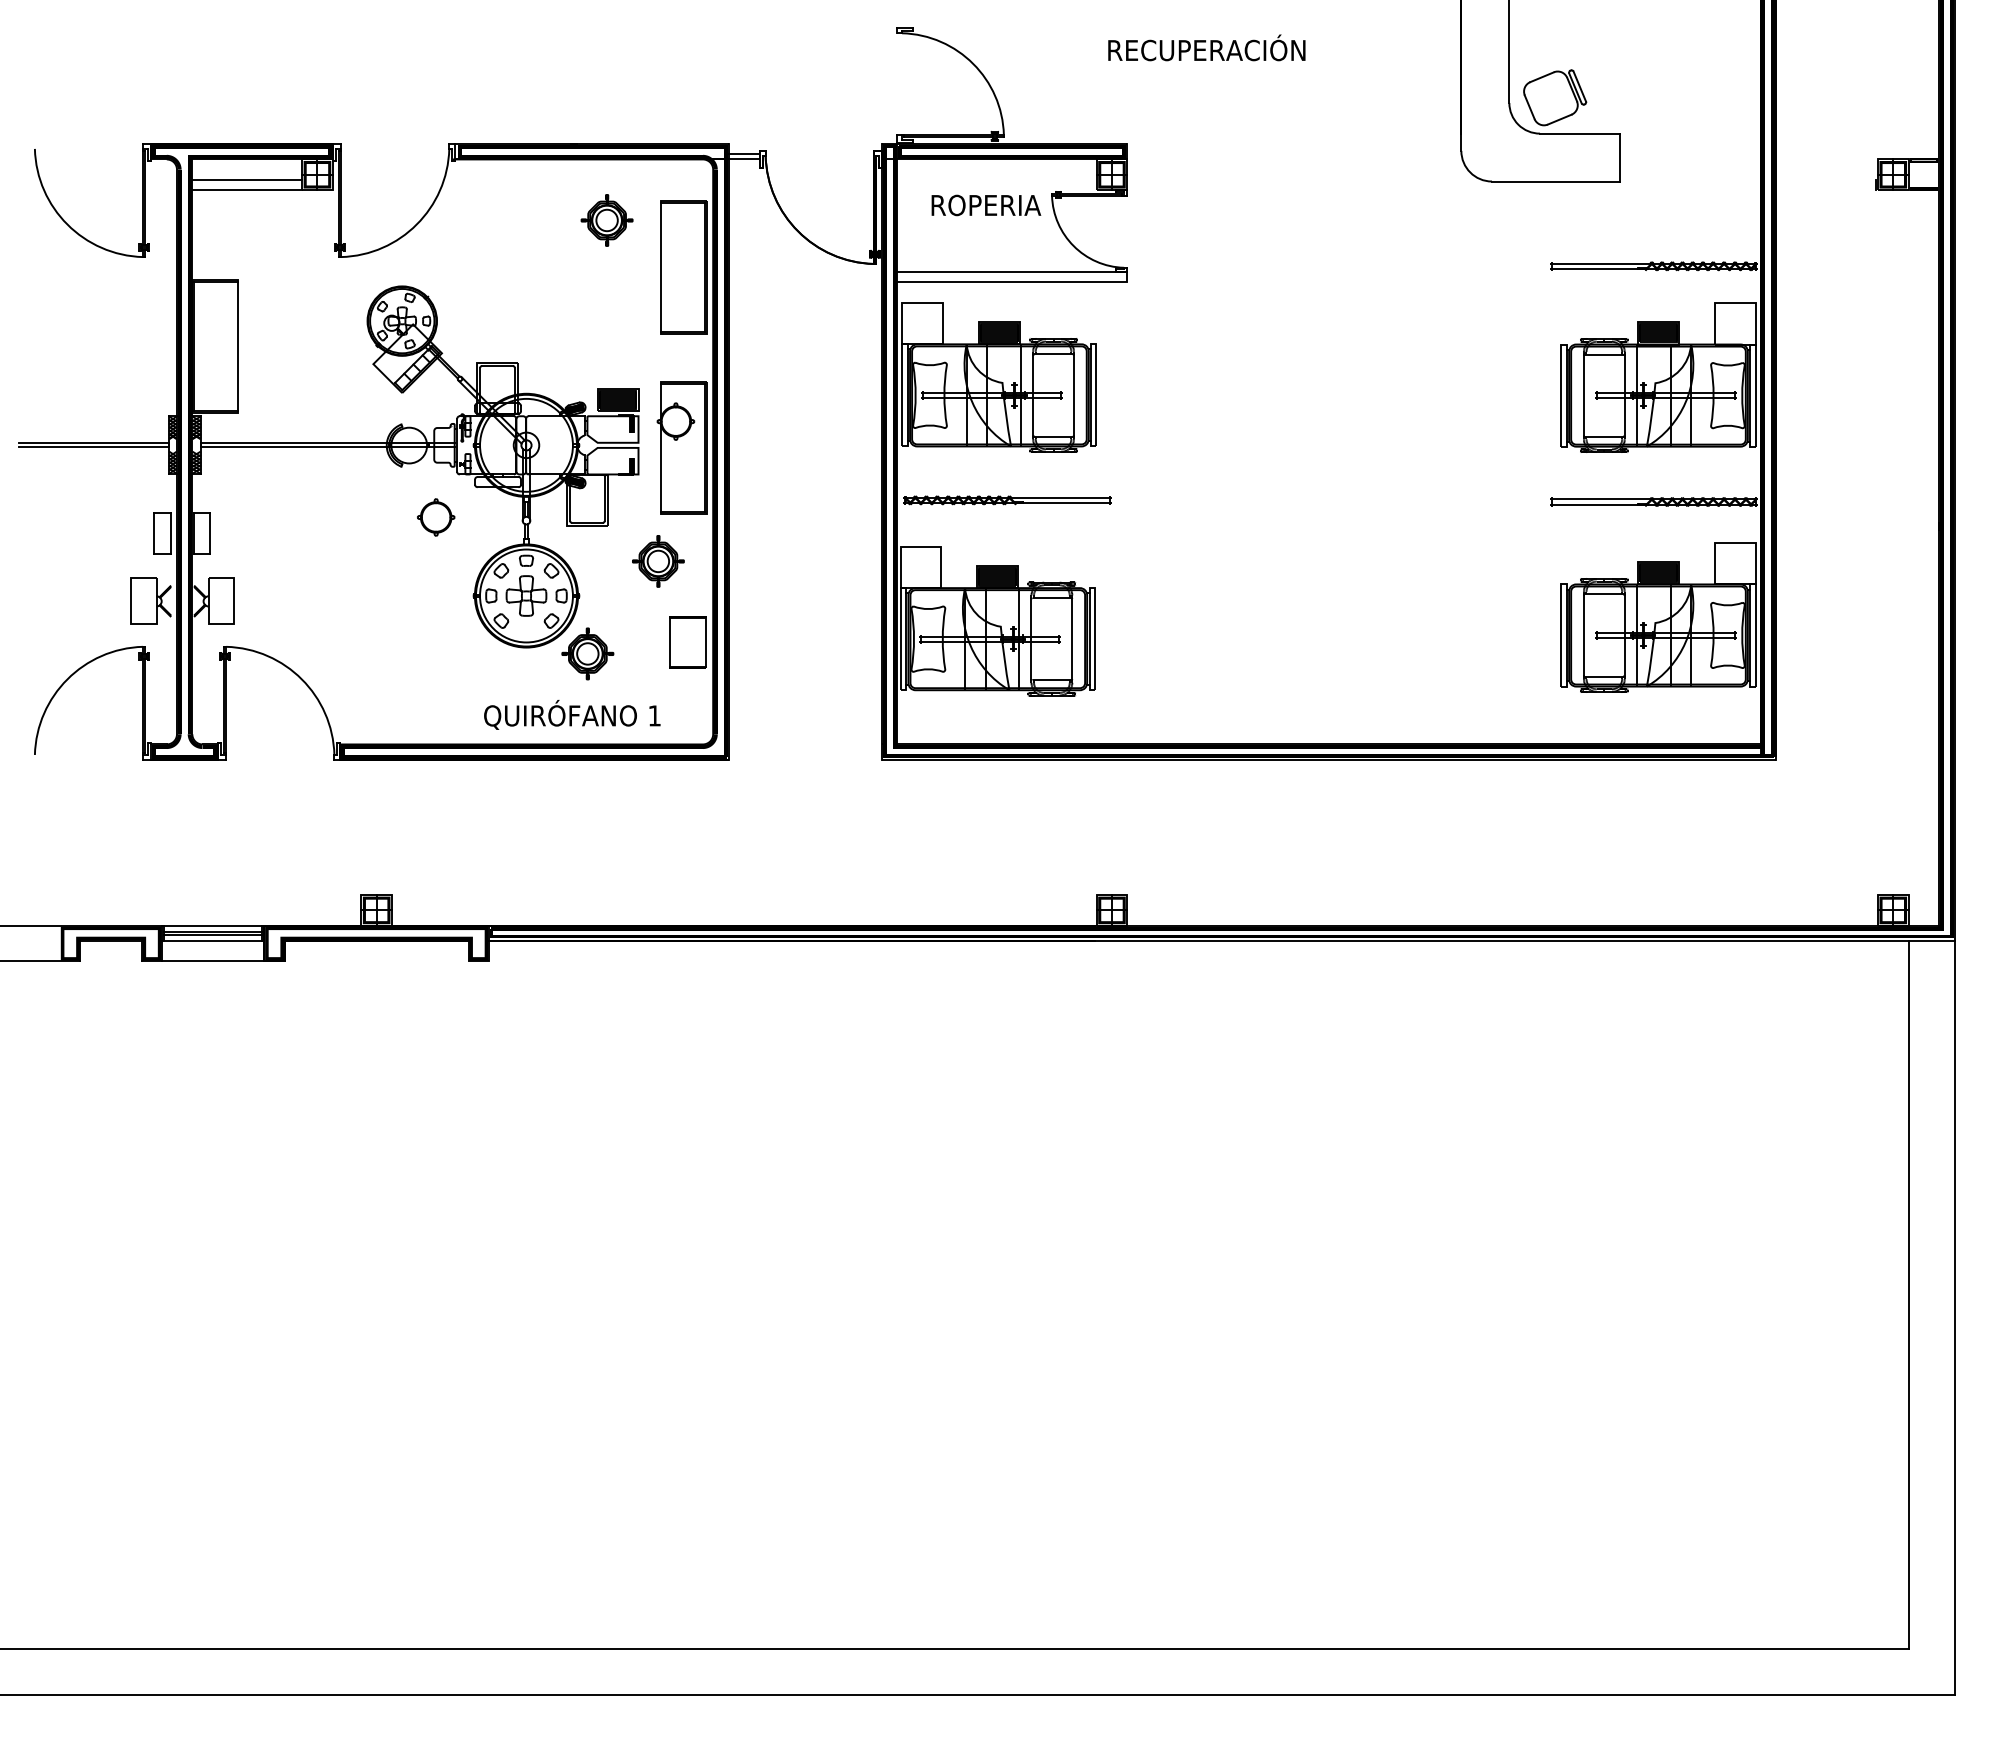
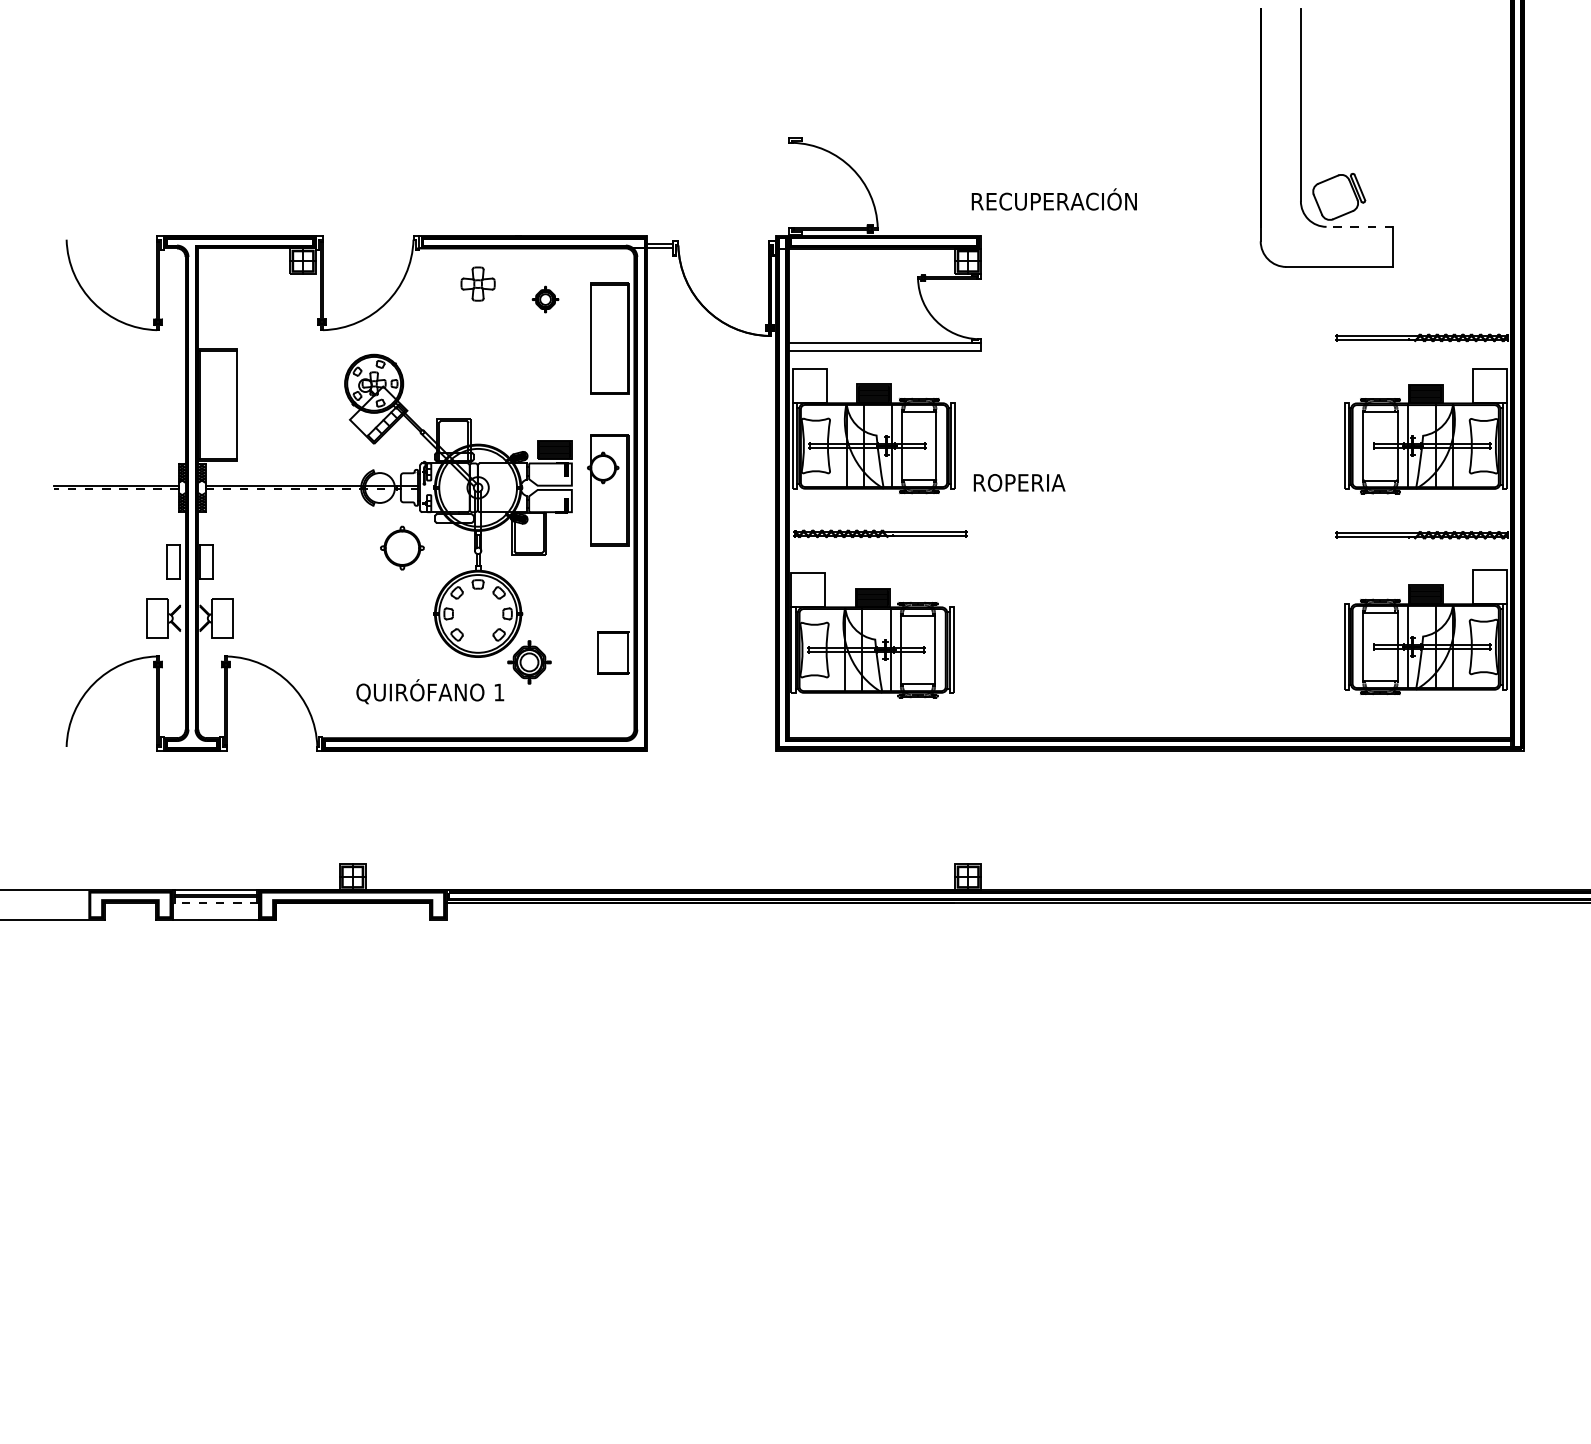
text: (1206, 47) -> (1054, 199), moved
line: (1579, 133) -> (1359, 226), solid -> dashed
line: (247, 179) -> (244, 265), removed
line: (247, 190) -> (244, 274), removed
text: (986, 205) -> (1019, 482), moved
part: (606, 220) -> (545, 299), size x0.6
line: (94, 447) -> (116, 489), solid -> dashed
line: (328, 447) -> (312, 489), solid -> dashed
part: (436, 517) -> (402, 548), size x1.4
part: (658, 561) -> (588, 585), removed
part: (526, 595) -> (478, 283), moved
text: (572, 714) -> (430, 691), moved
line: (212, 941) -> (215, 903), solid -> dashed

